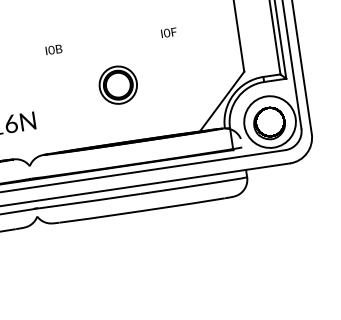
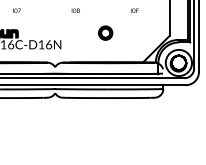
part: (118, 83) -> (105, 32), size x0.71

